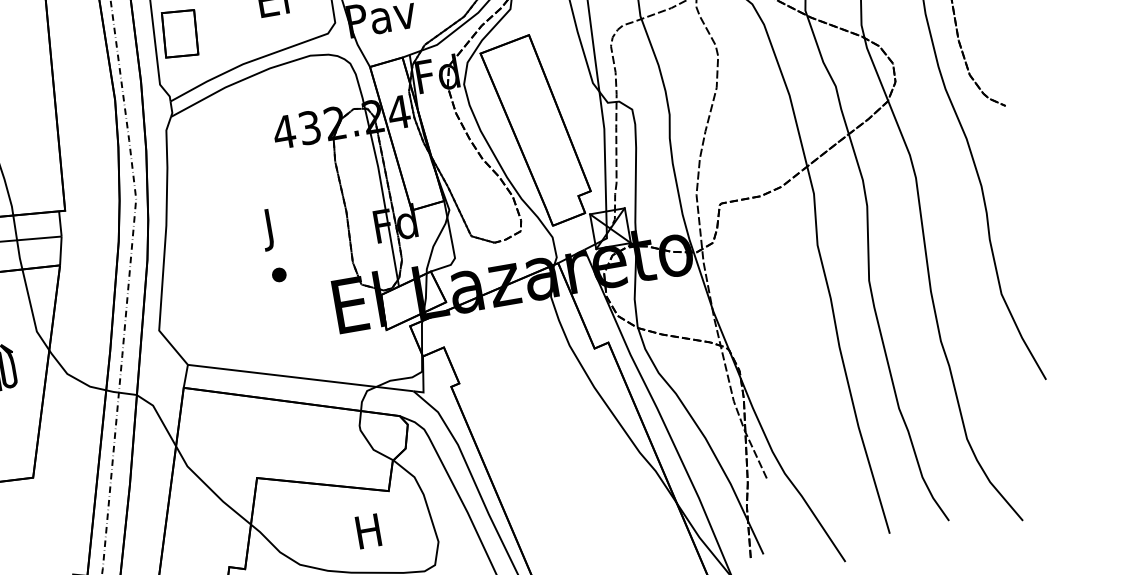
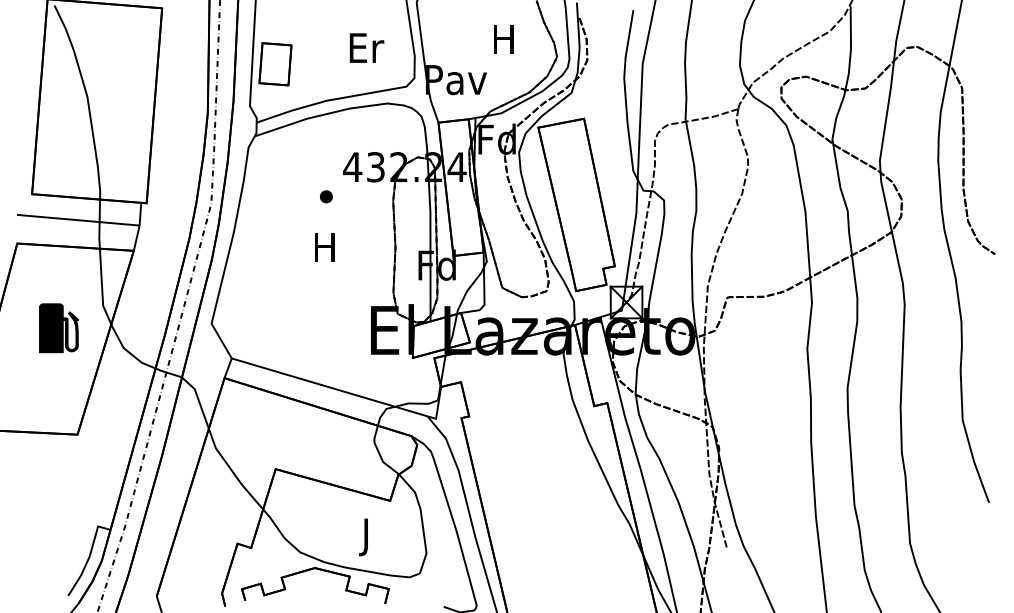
text: (269, 229) -> (324, 251), J -> H
part: (279, 274) -> (326, 196), moved
text: (368, 535) -> (365, 537), H -> J

